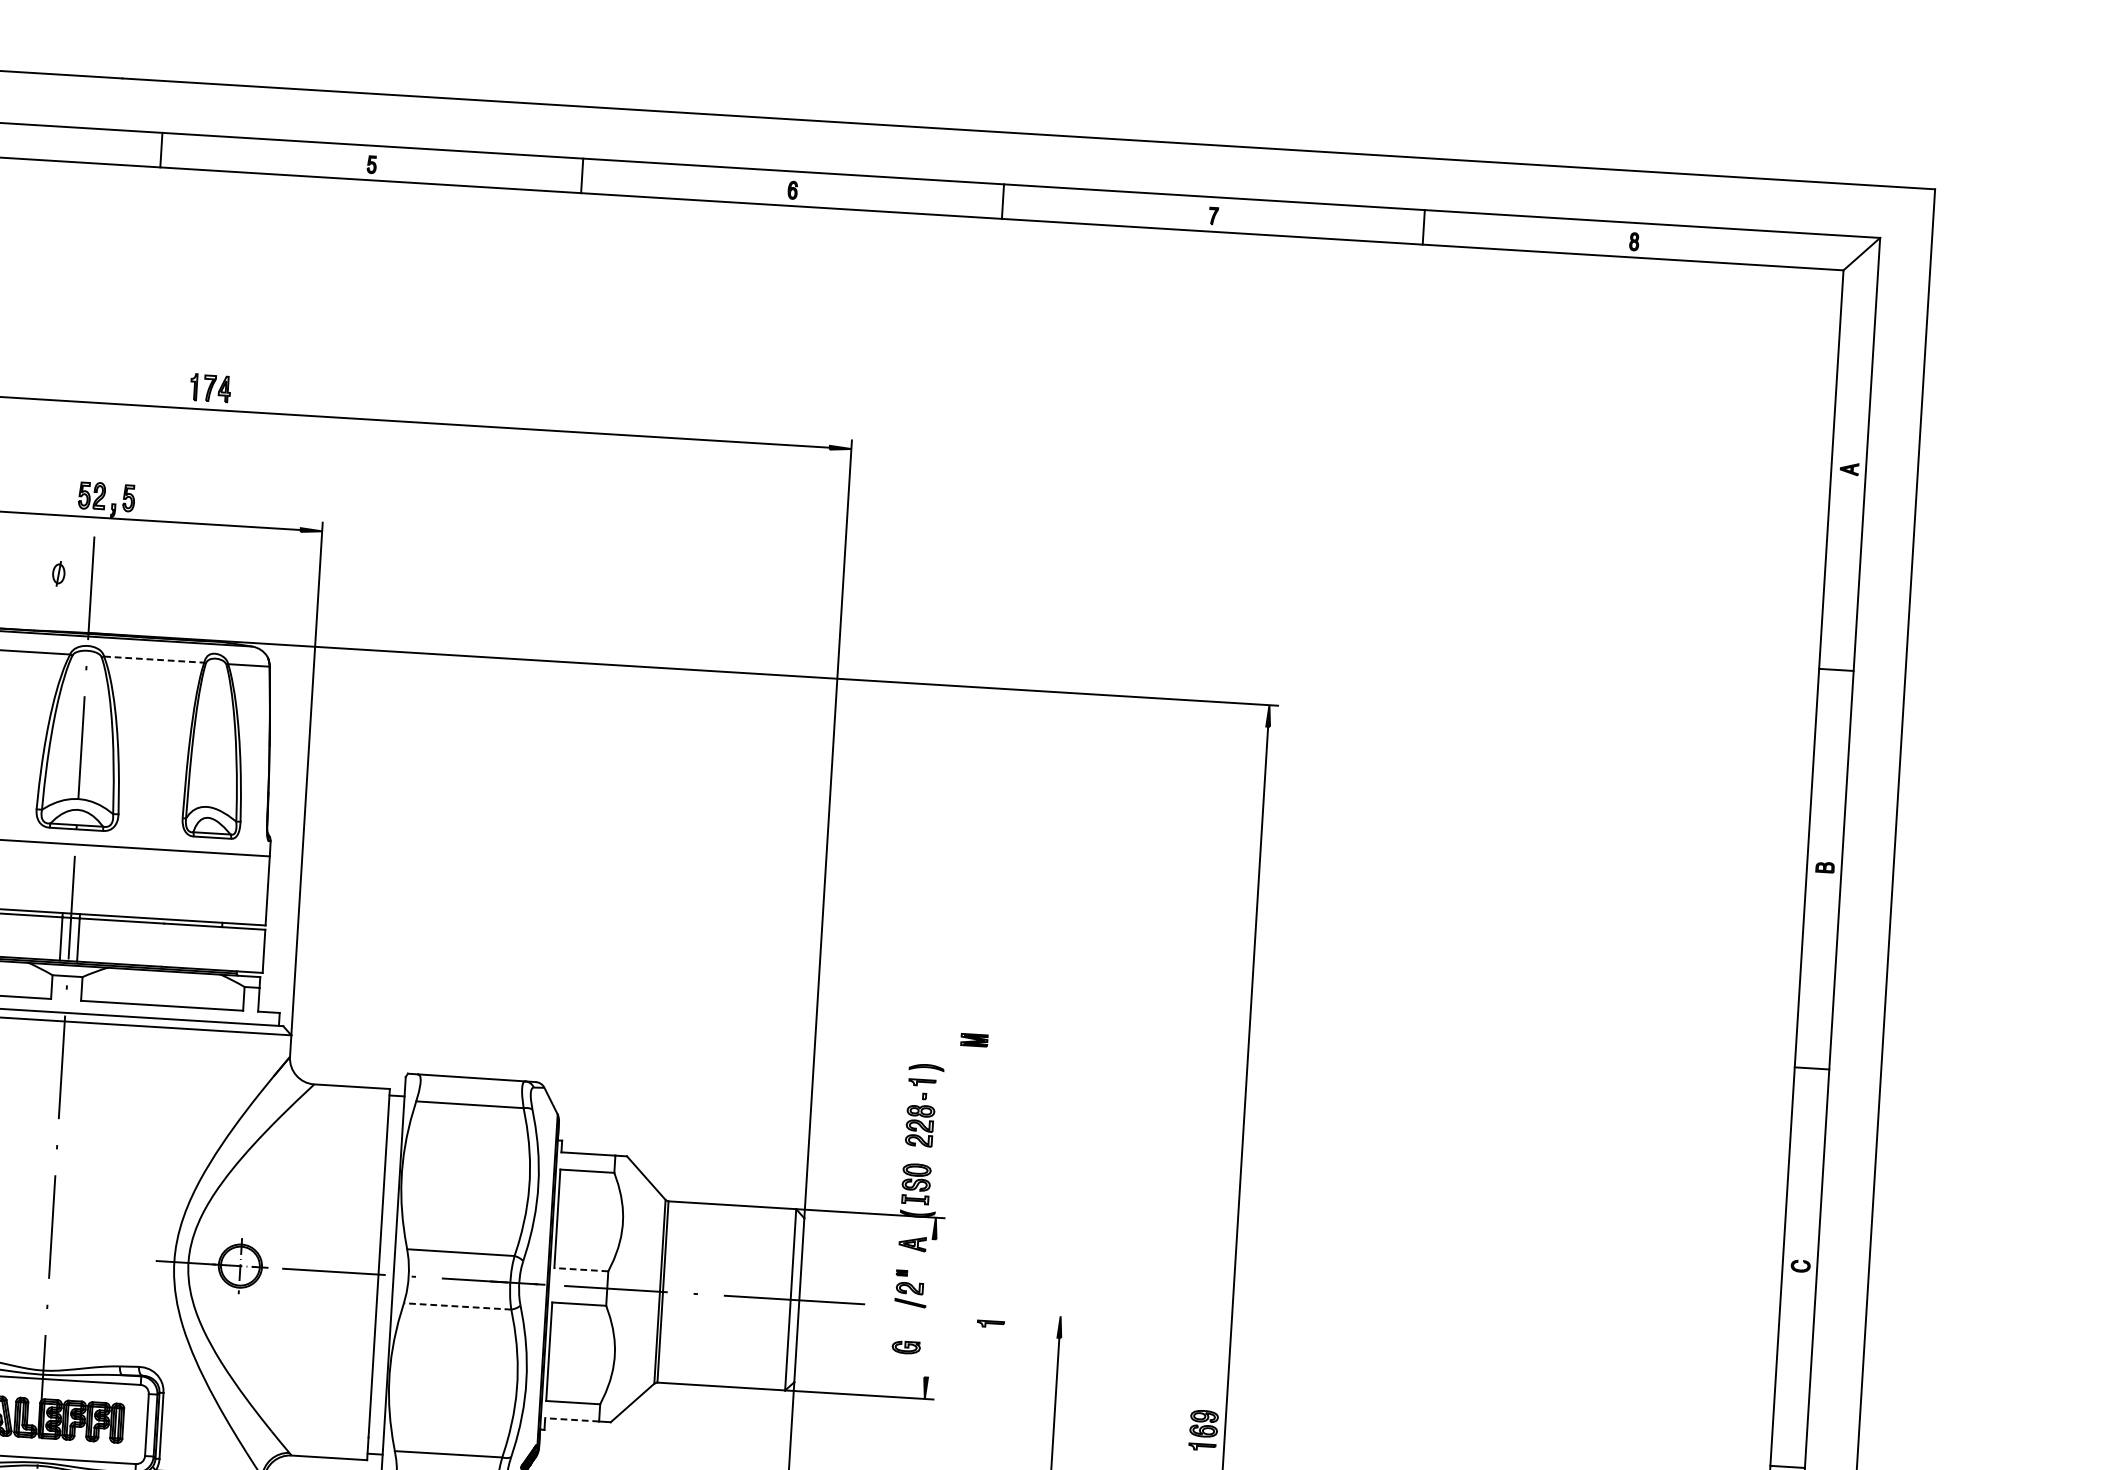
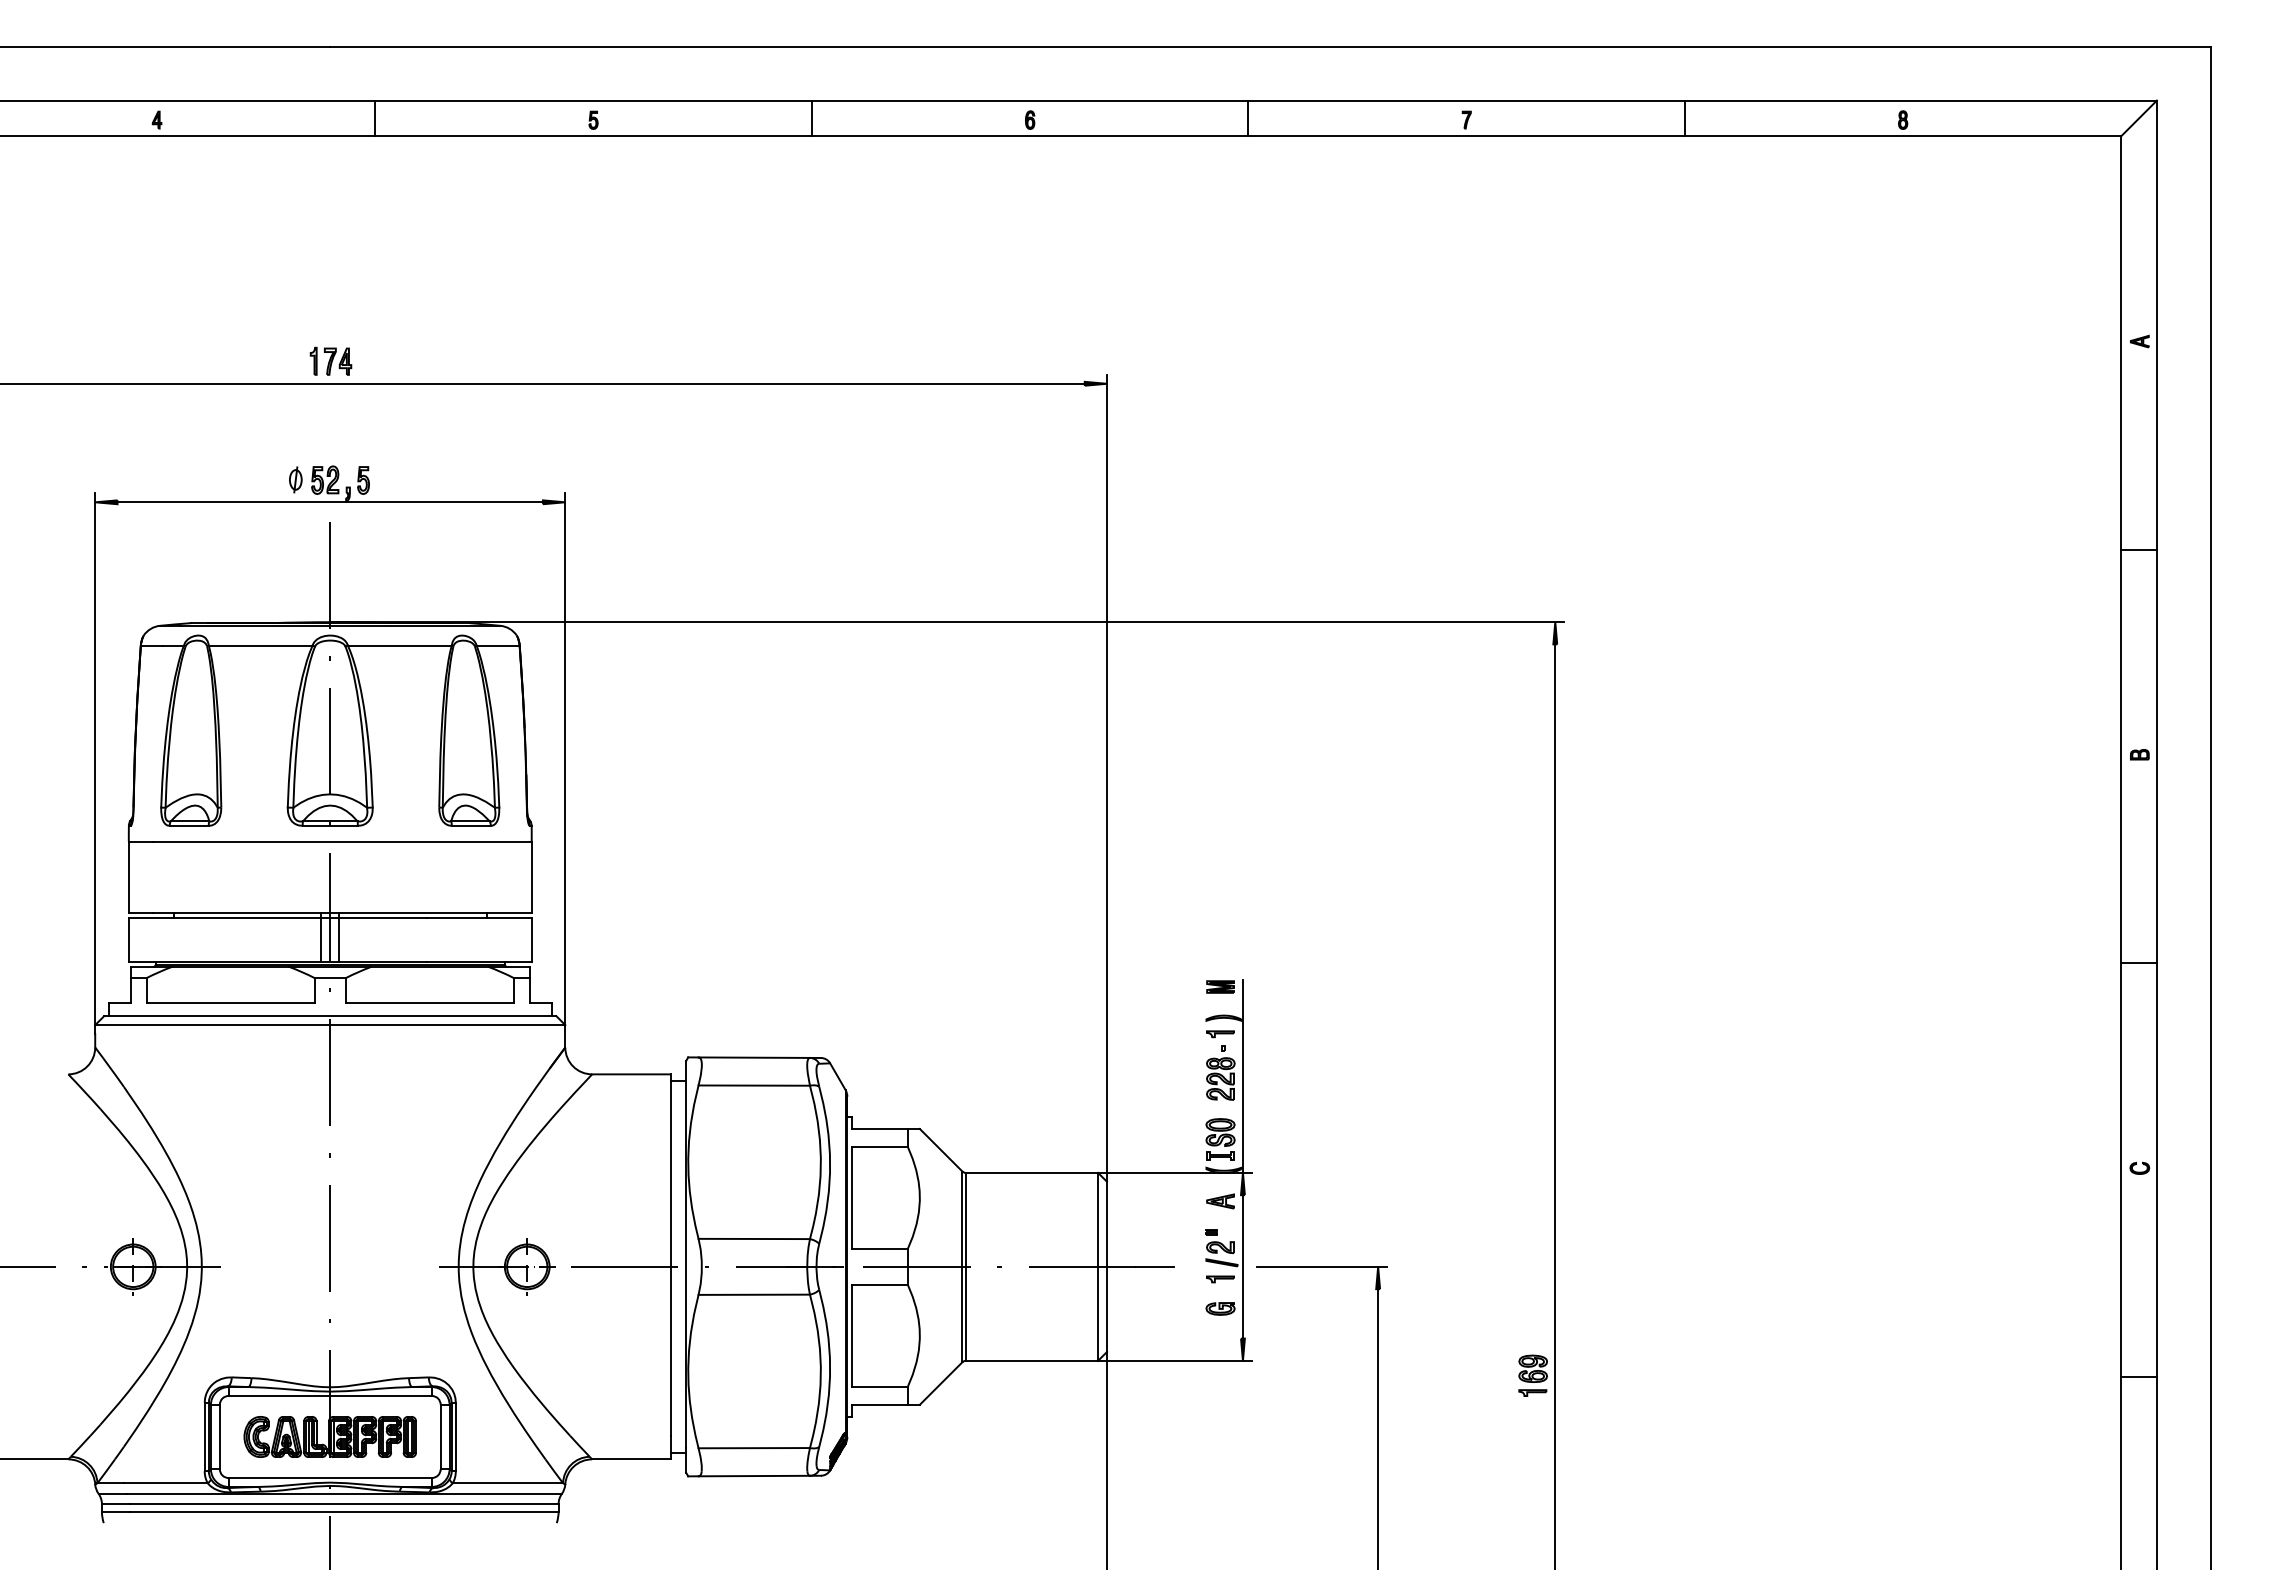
part: (210, 387) -> (330, 360), moved
part: (58, 573) -> (295, 479), moved
line: (153, 659) -> (399, 645), dashed -> solid
part: (974, 1039) -> (1220, 986), moved
line: (941, 1124) -> (1242, 1076), added
line: (581, 1270) -> (879, 1249), dashed -> solid
line: (457, 1306) -> (754, 1294), dashed -> solid
line: (929, 1307) -> (1242, 1266), added
line: (1006, 1312) -> (1321, 1266), added
part: (990, 1324) -> (1220, 1279), moved
line: (571, 1419) -> (879, 1404), dashed -> solid

